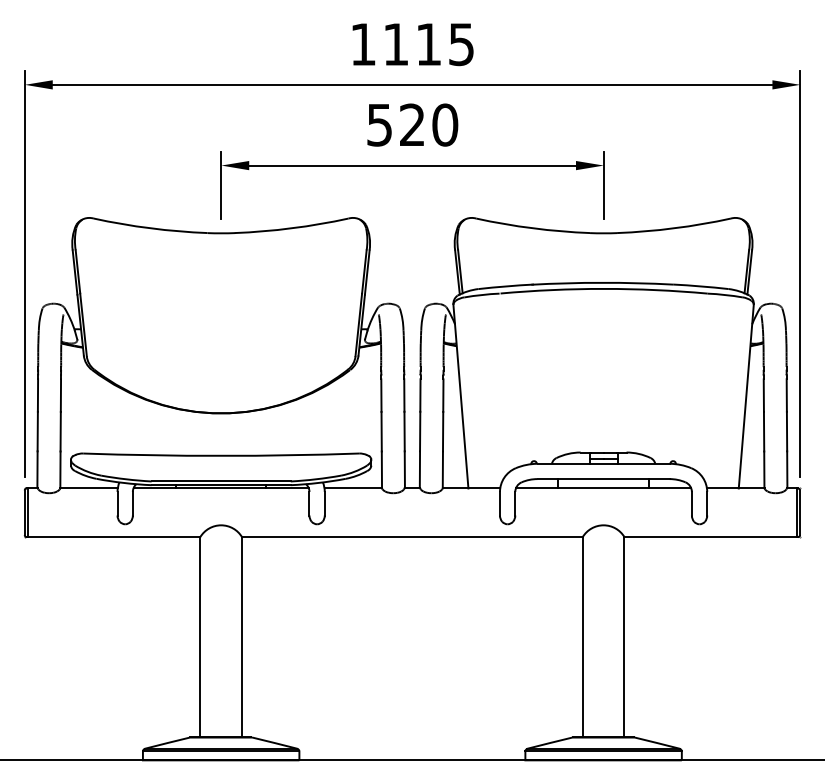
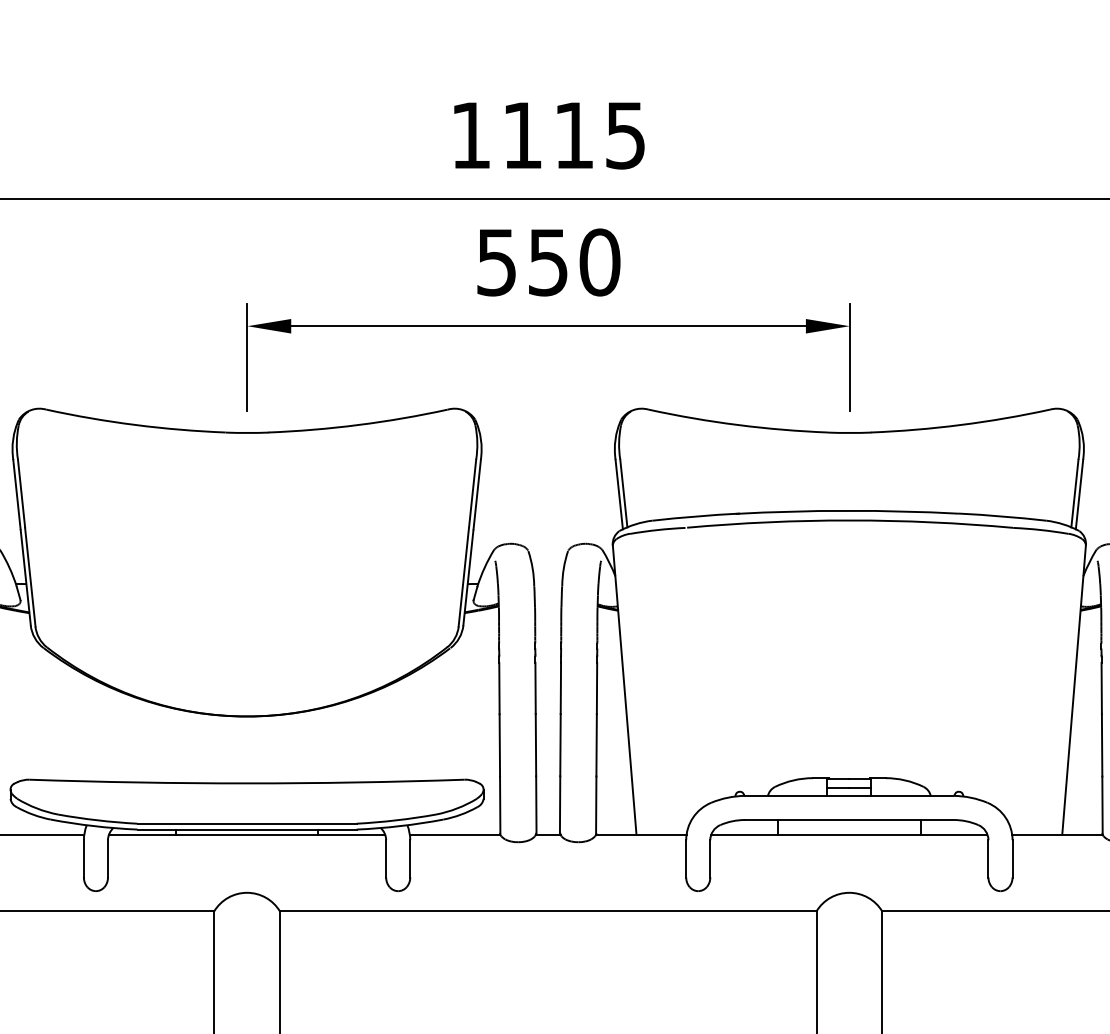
text: (412, 124) -> (548, 261), 520 -> 550

